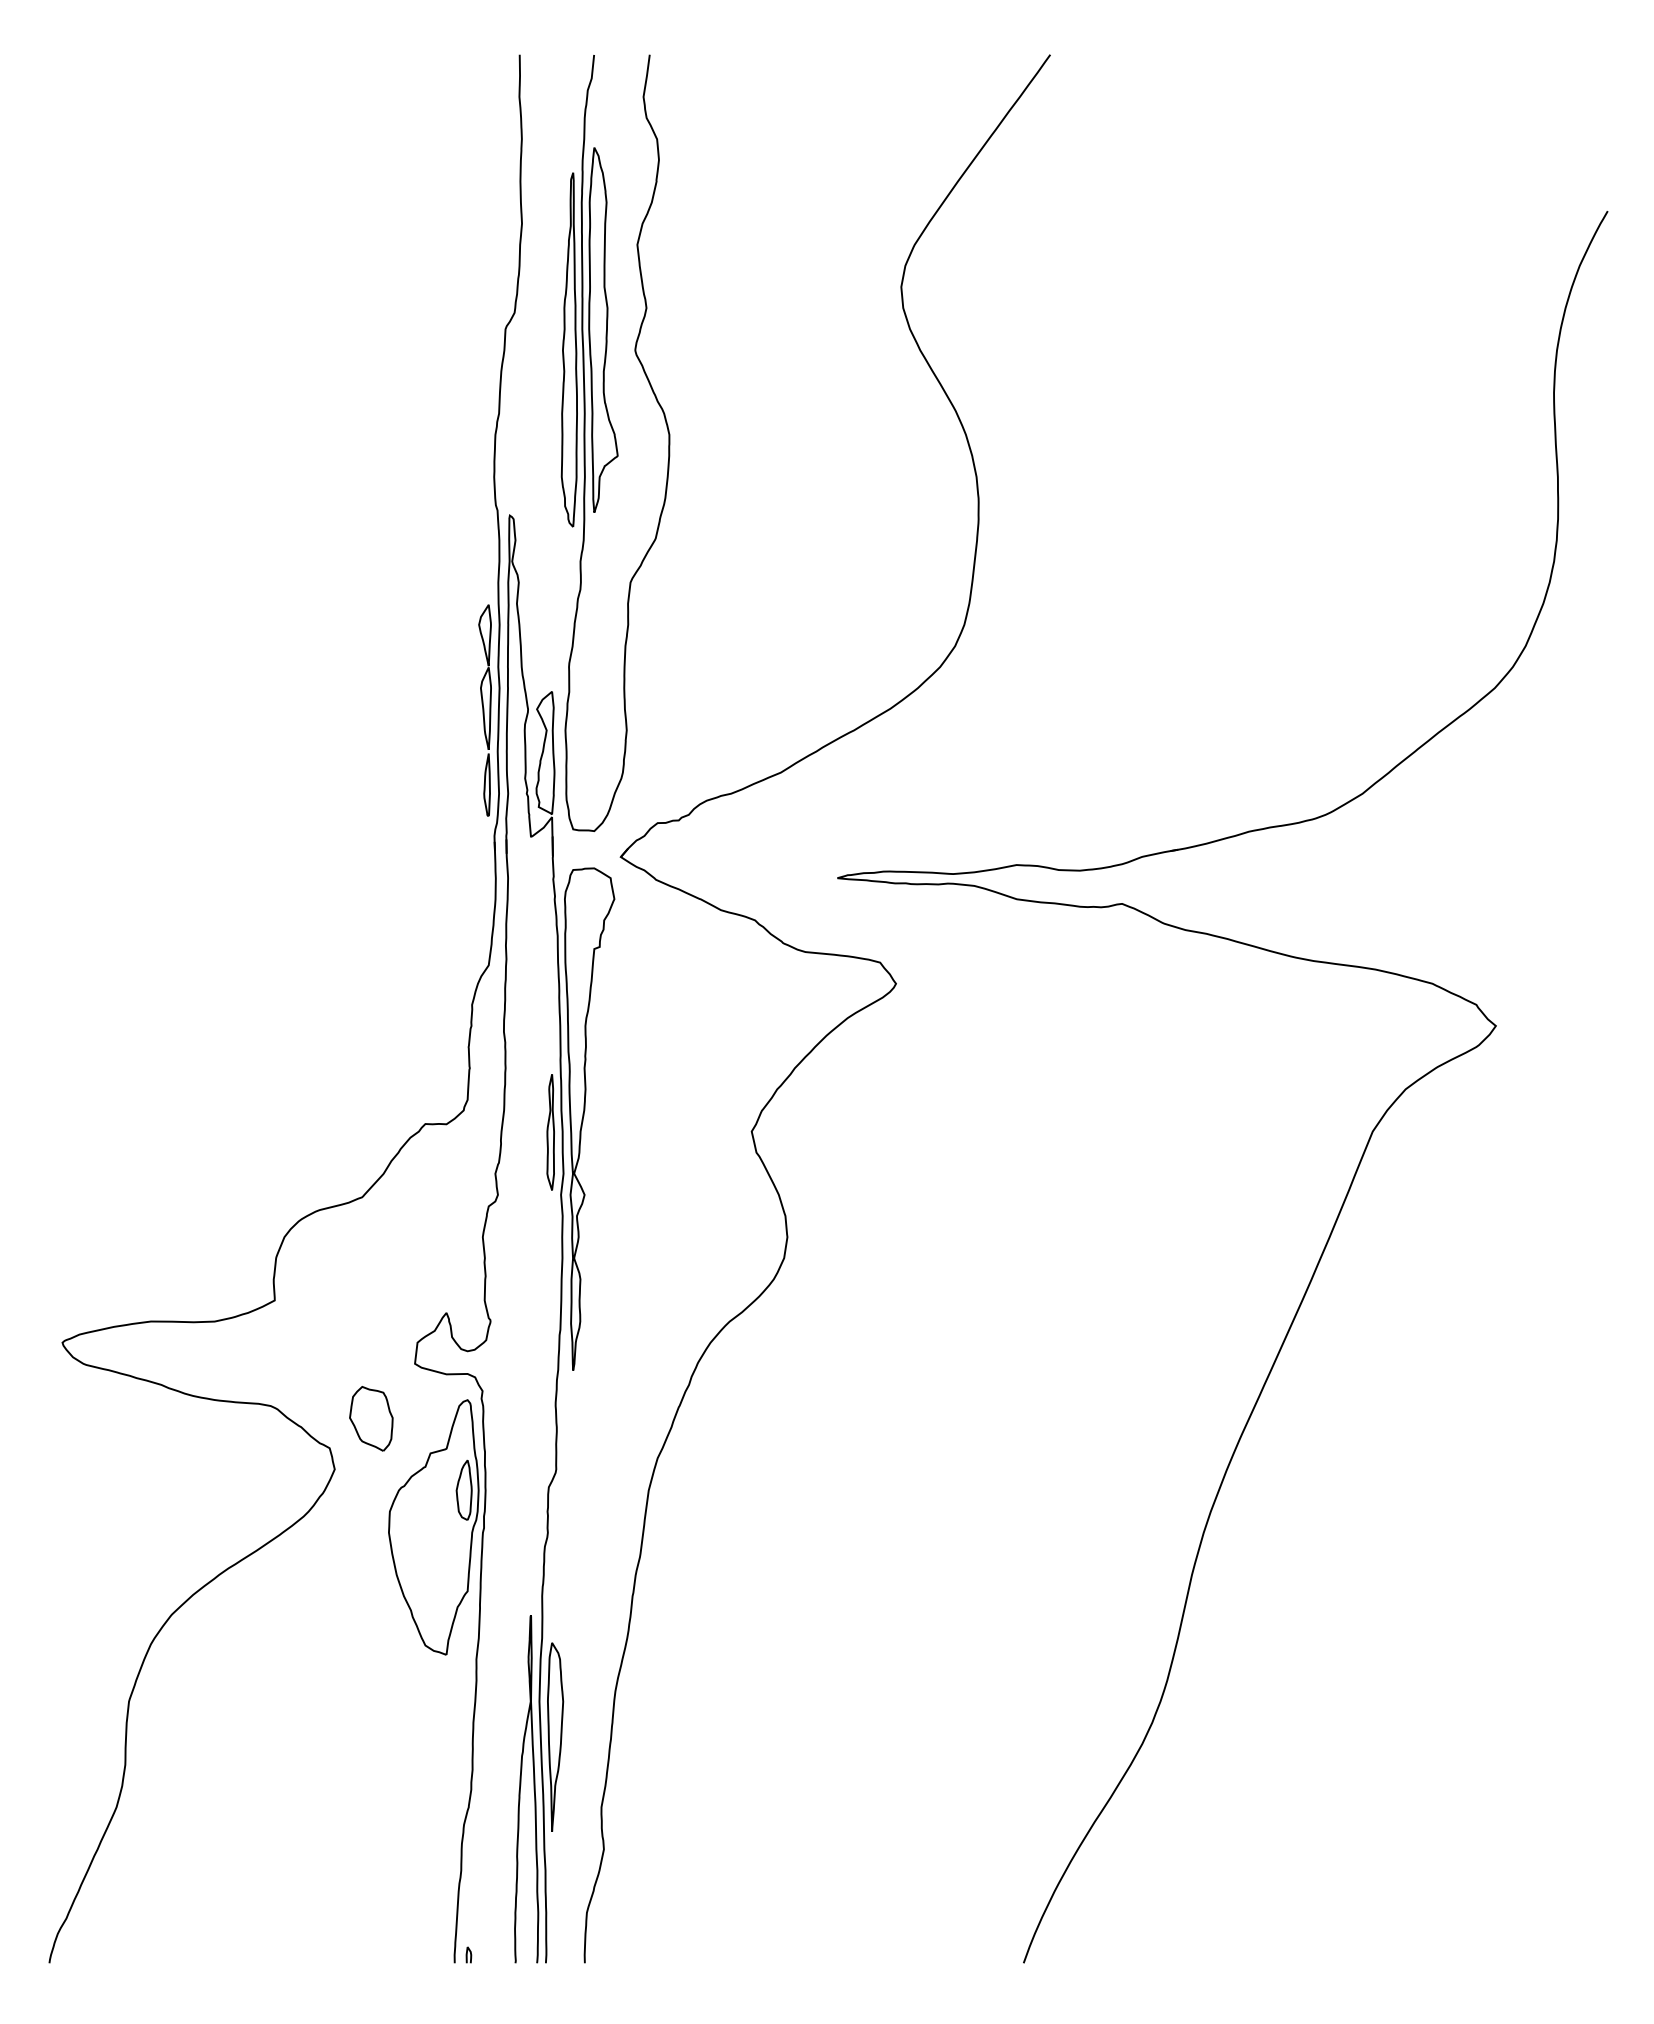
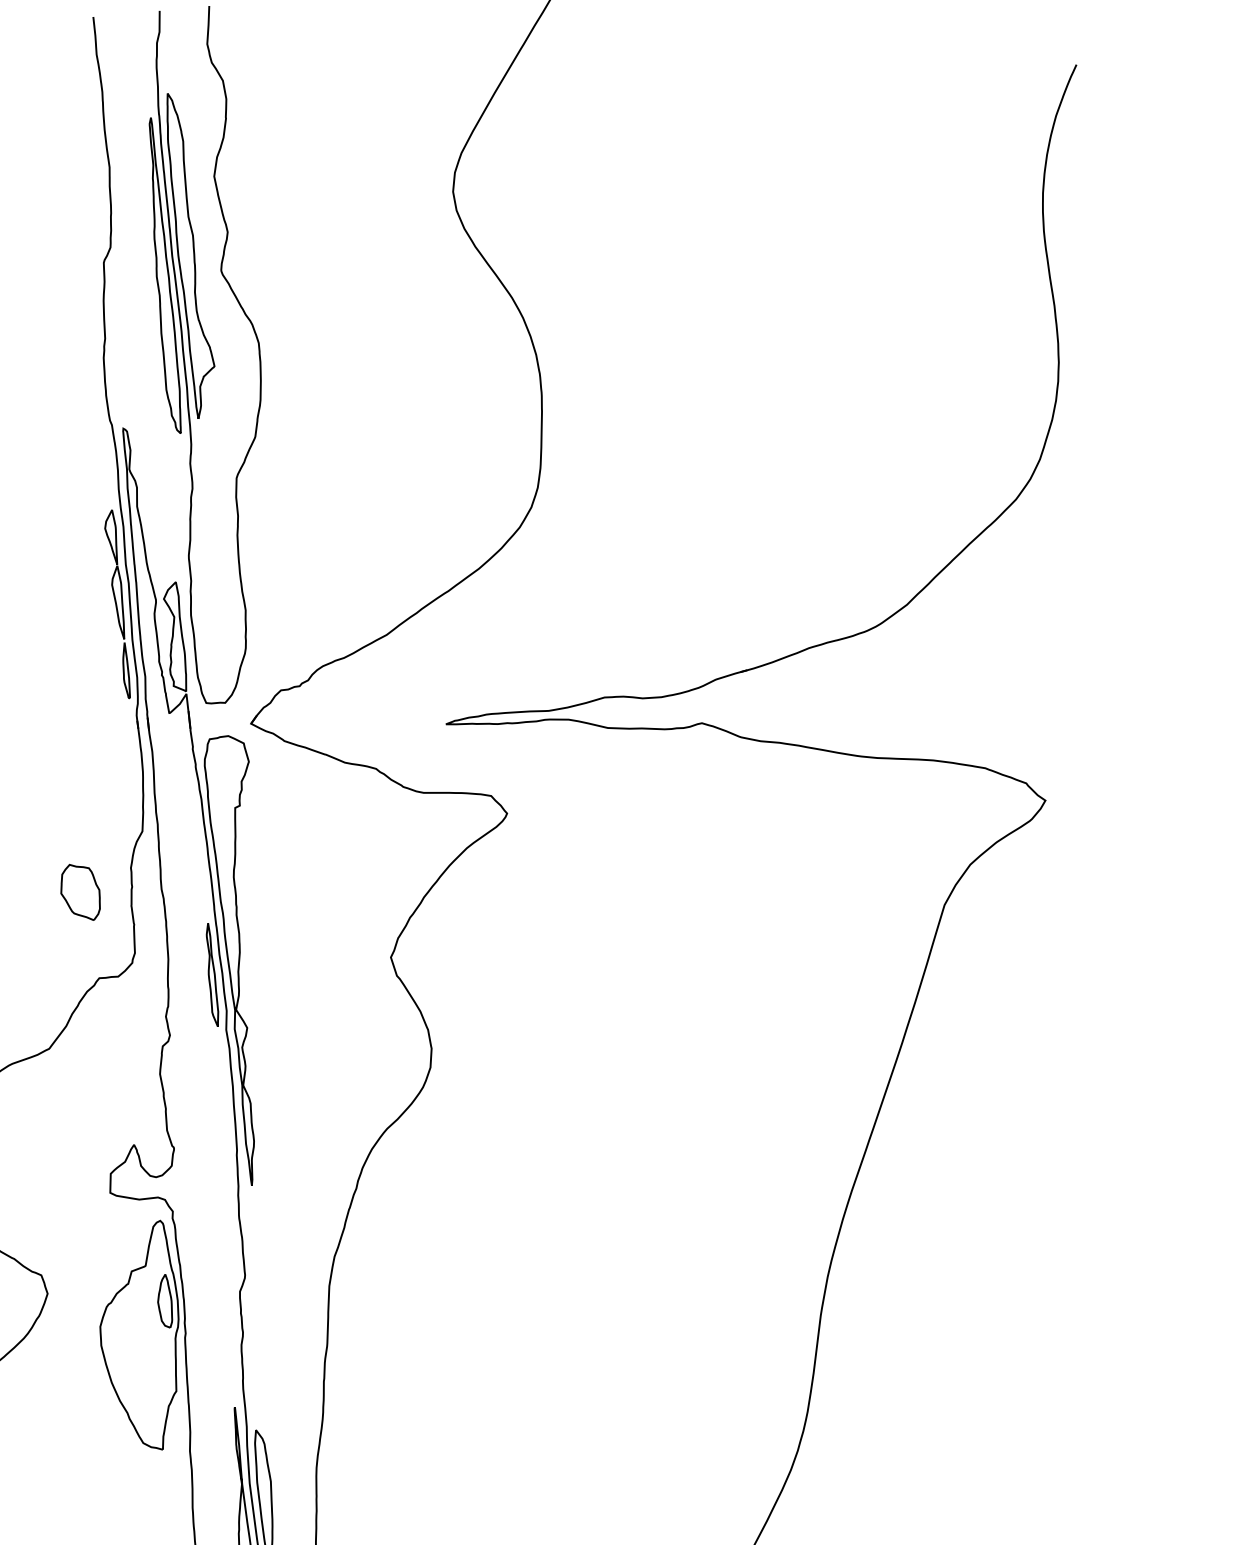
part: (371, 1418) -> (80, 892), moved

